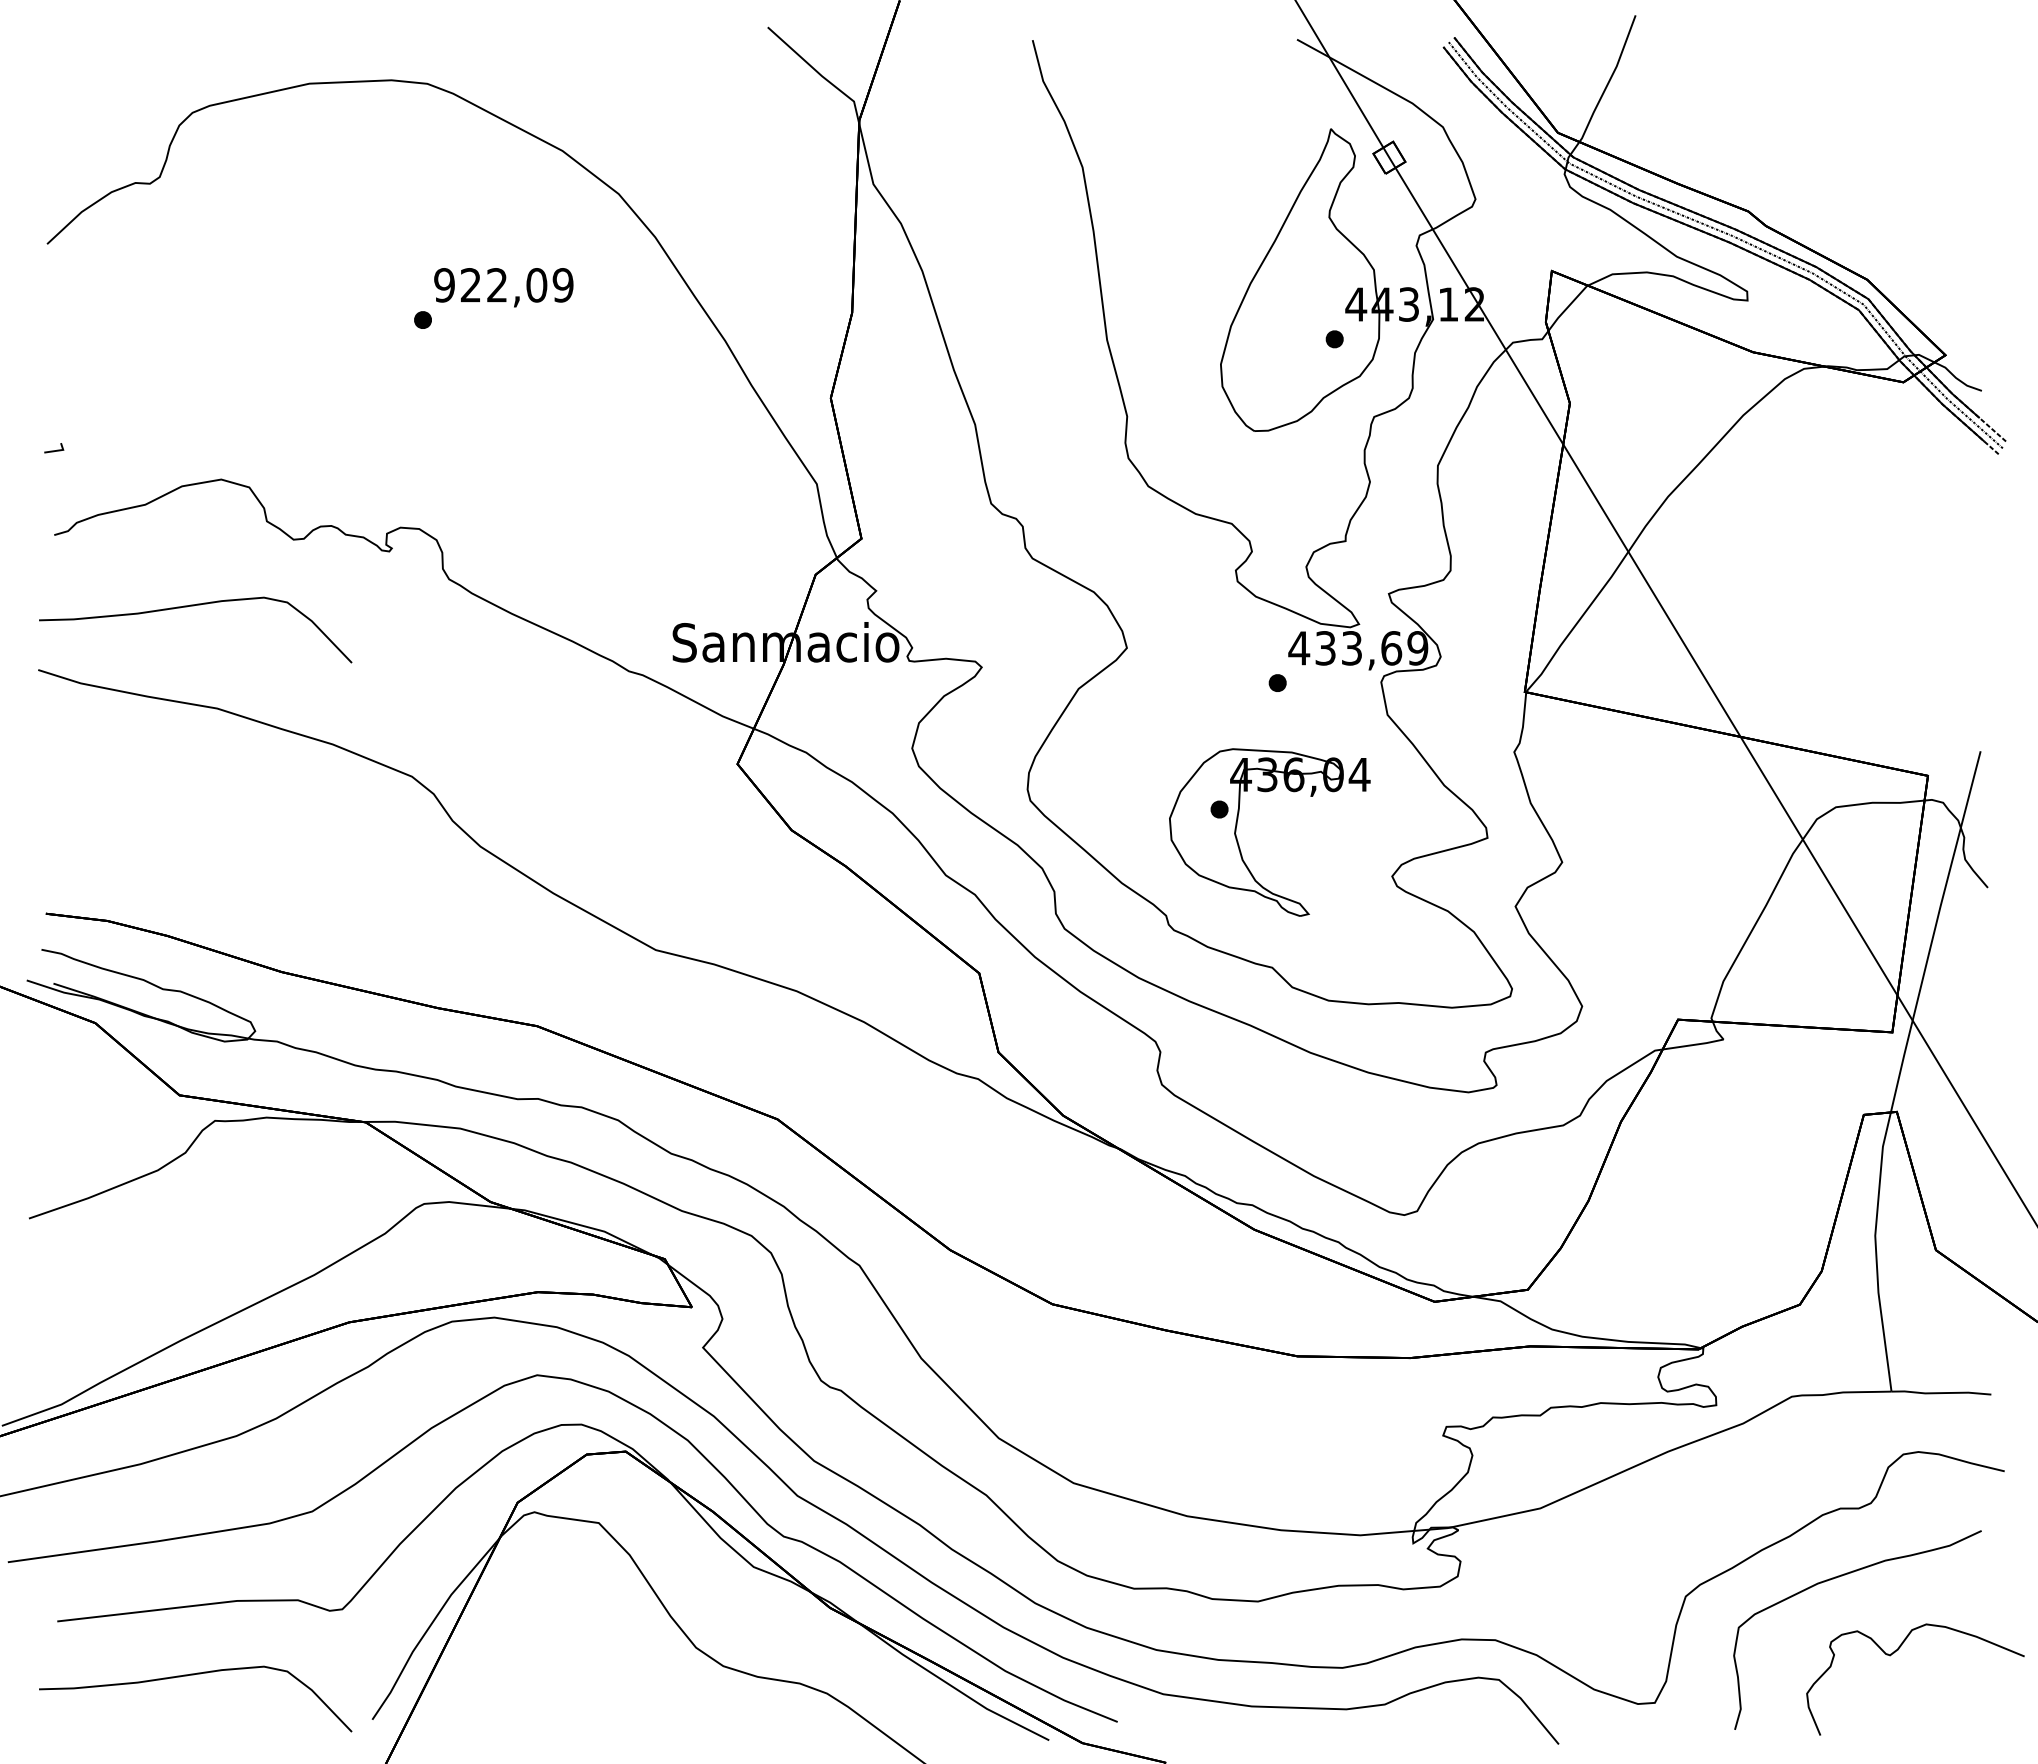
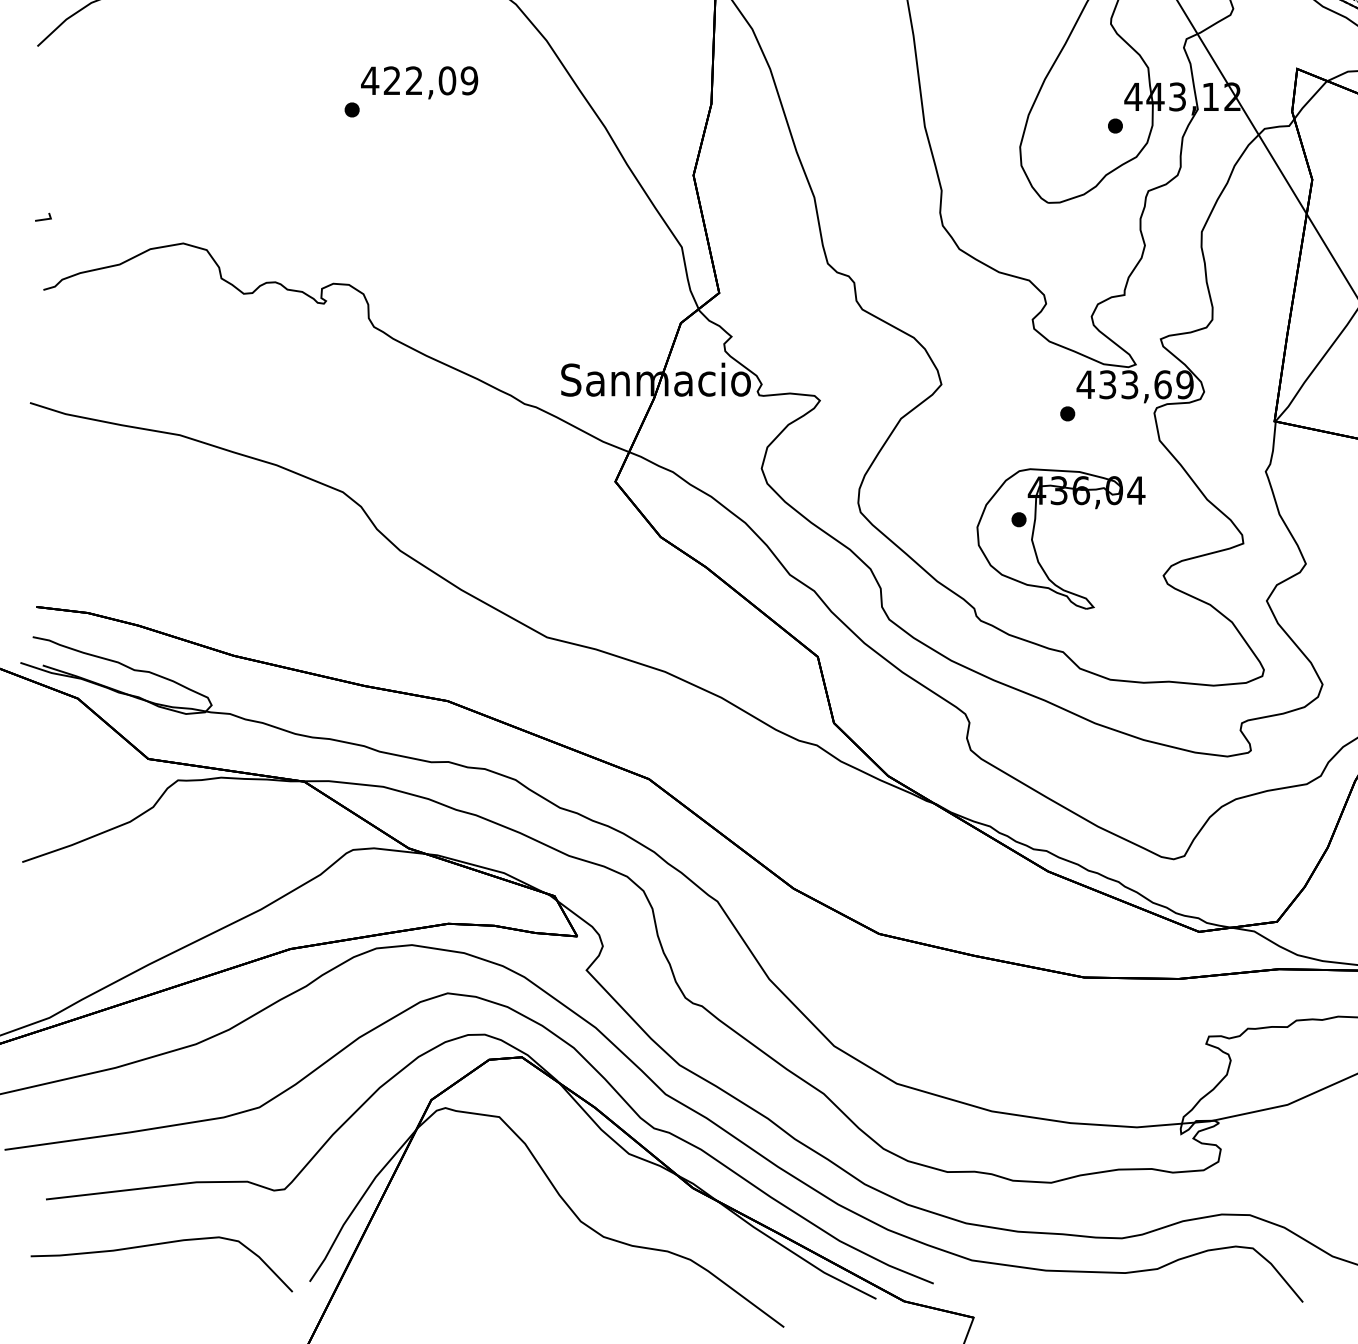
text: (444, 285) -> (370, 81), 922,09 -> 422,09
curve: (194, 606) -> (160, 349), removed

